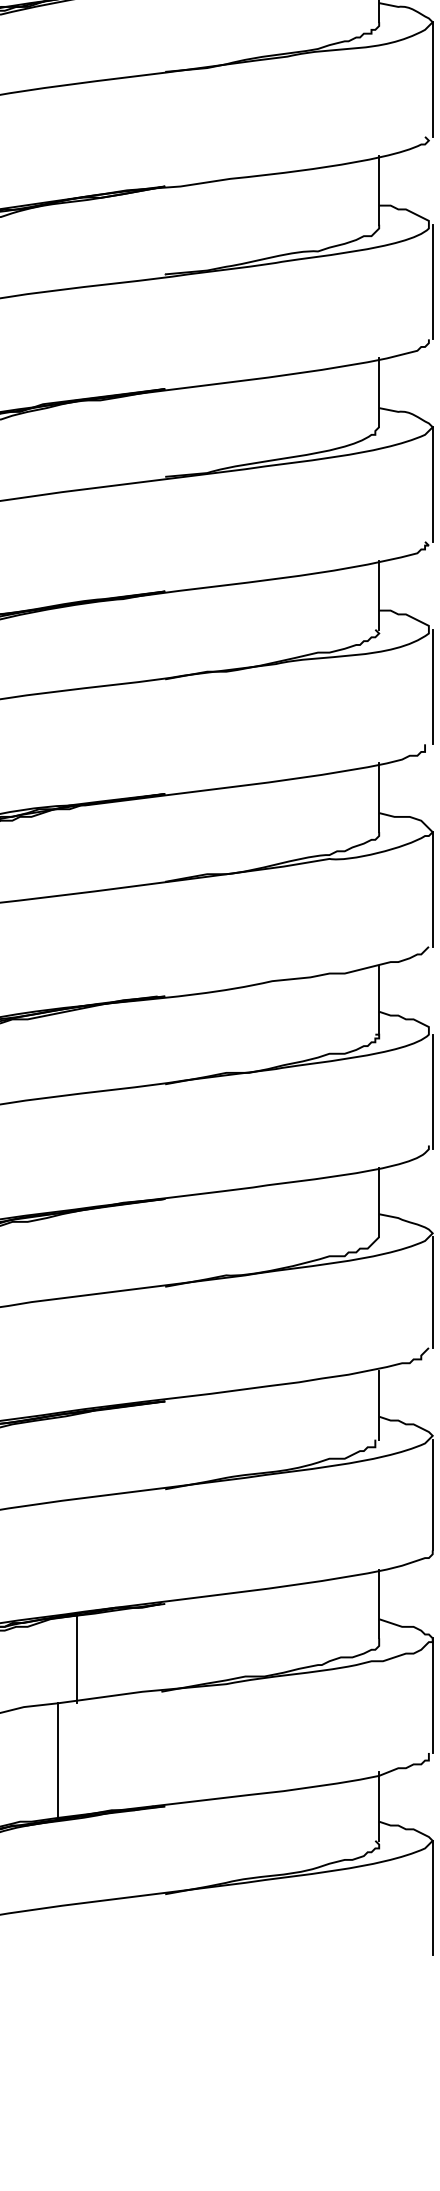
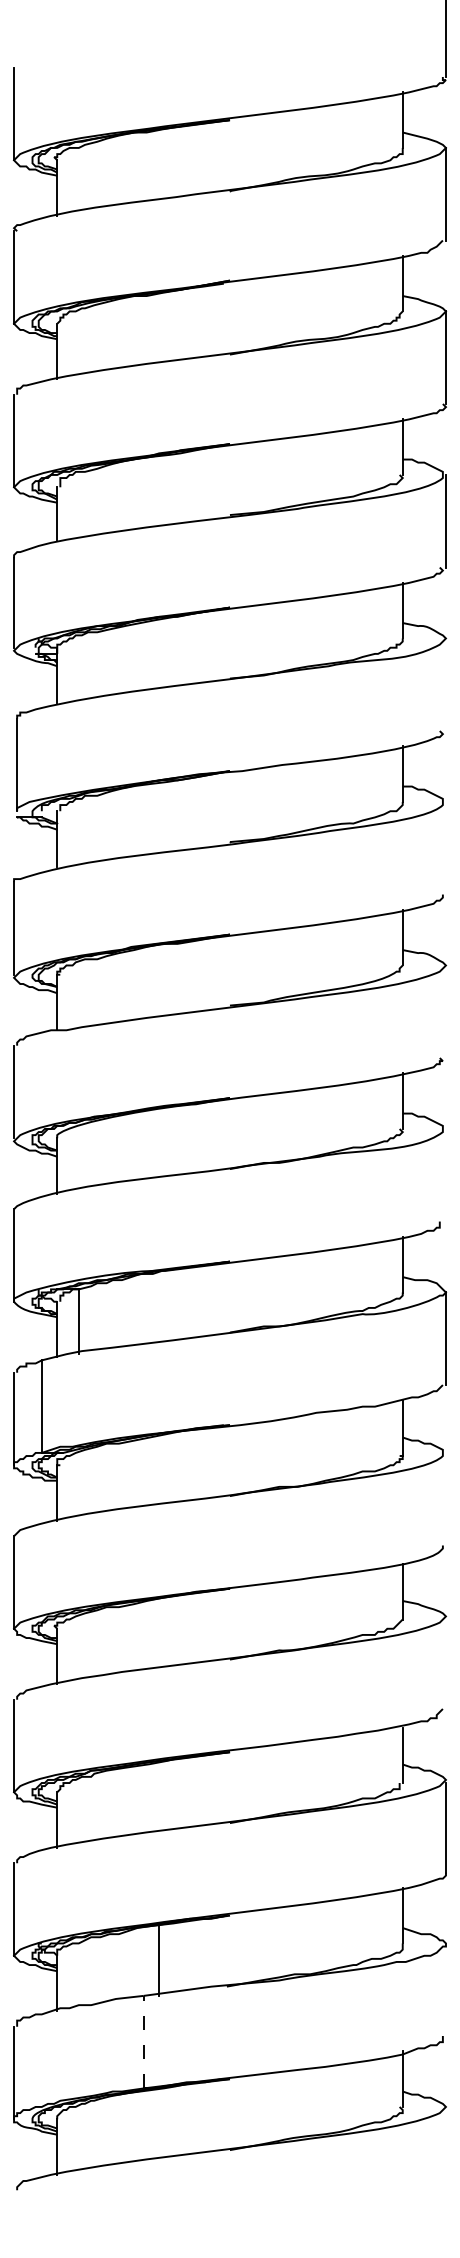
line: (432, 79) -> (445, 684), removed
line: (432, 281) -> (445, 847), removed
line: (432, 484) -> (445, 1011), removed
line: (432, 686) -> (445, 1174), removed
line: (432, 1092) -> (445, 1502), removed
line: (432, 1292) -> (445, 1664), removed
line: (432, 1695) -> (445, 1989), removed
line: (58, 1759) -> (143, 2041), solid -> dashed
line: (432, 1897) -> (445, 2152), removed

